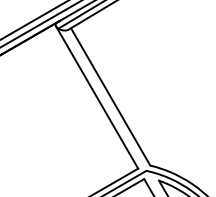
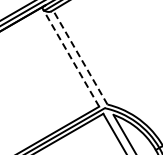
line: (96, 96) -> (70, 57), solid -> dashed
line: (110, 96) -> (80, 57), solid -> dashed

